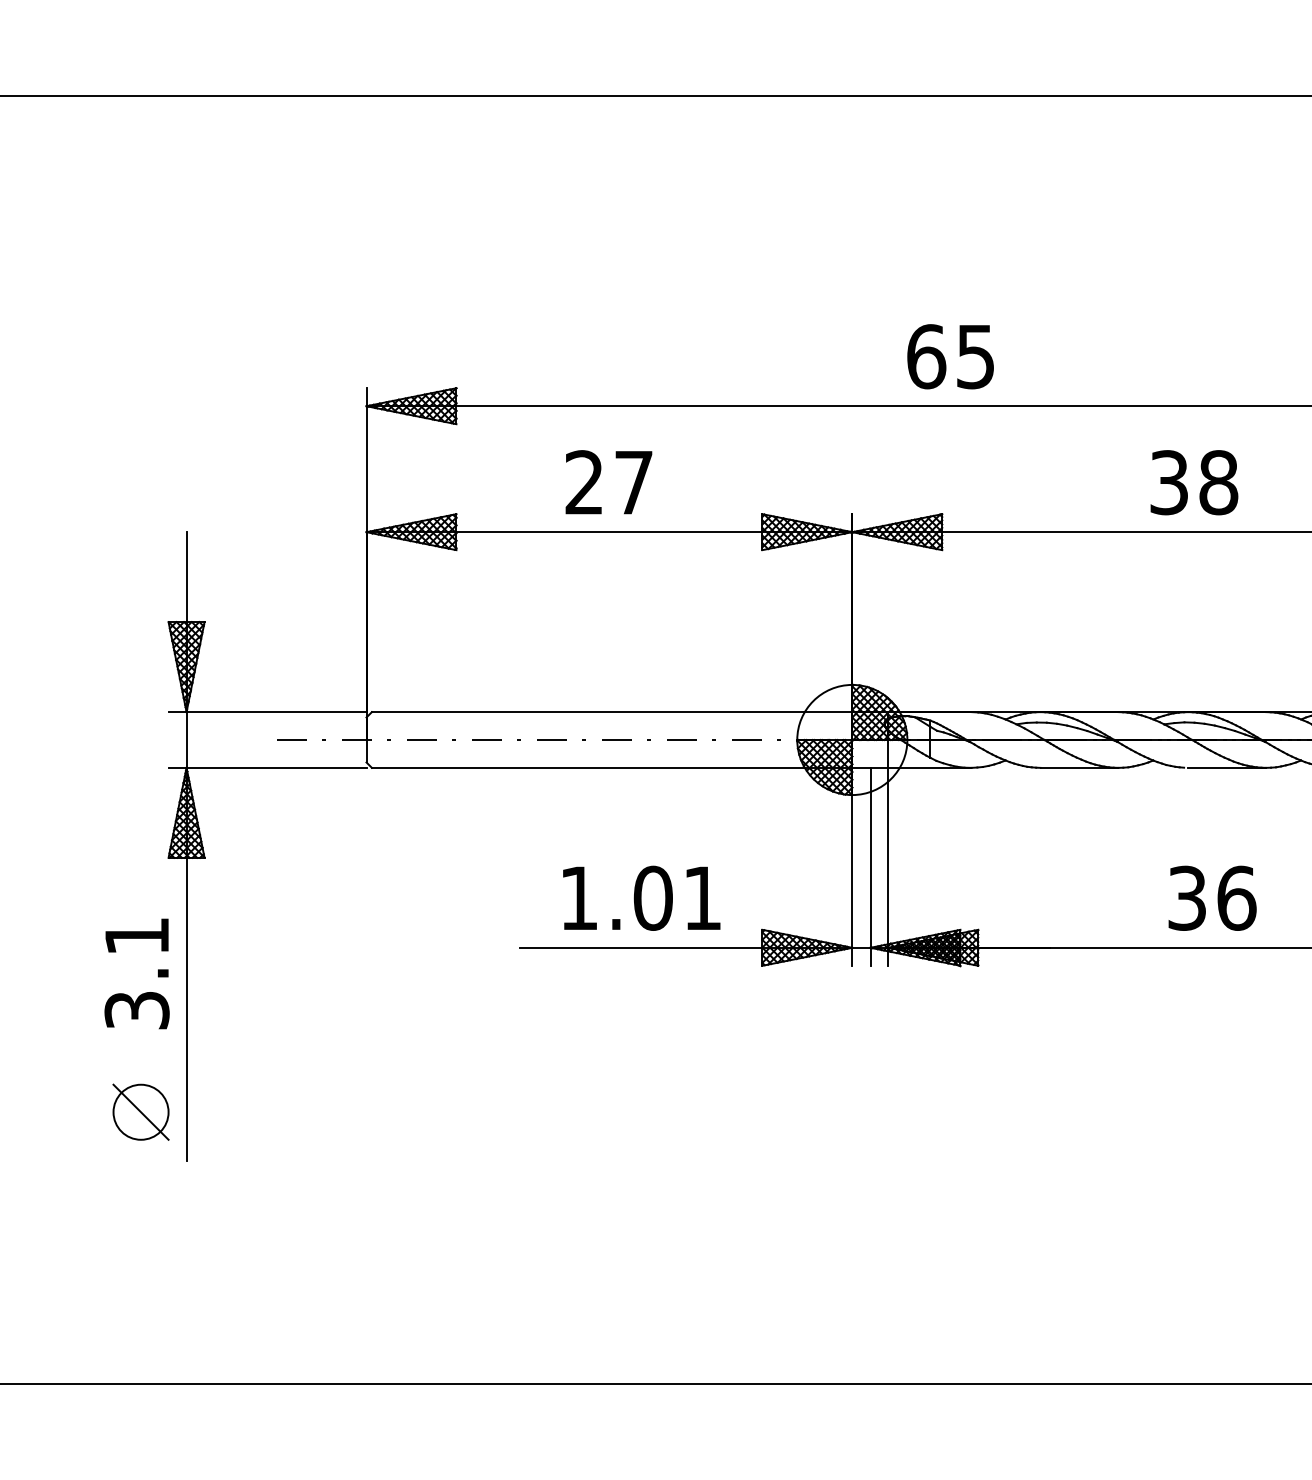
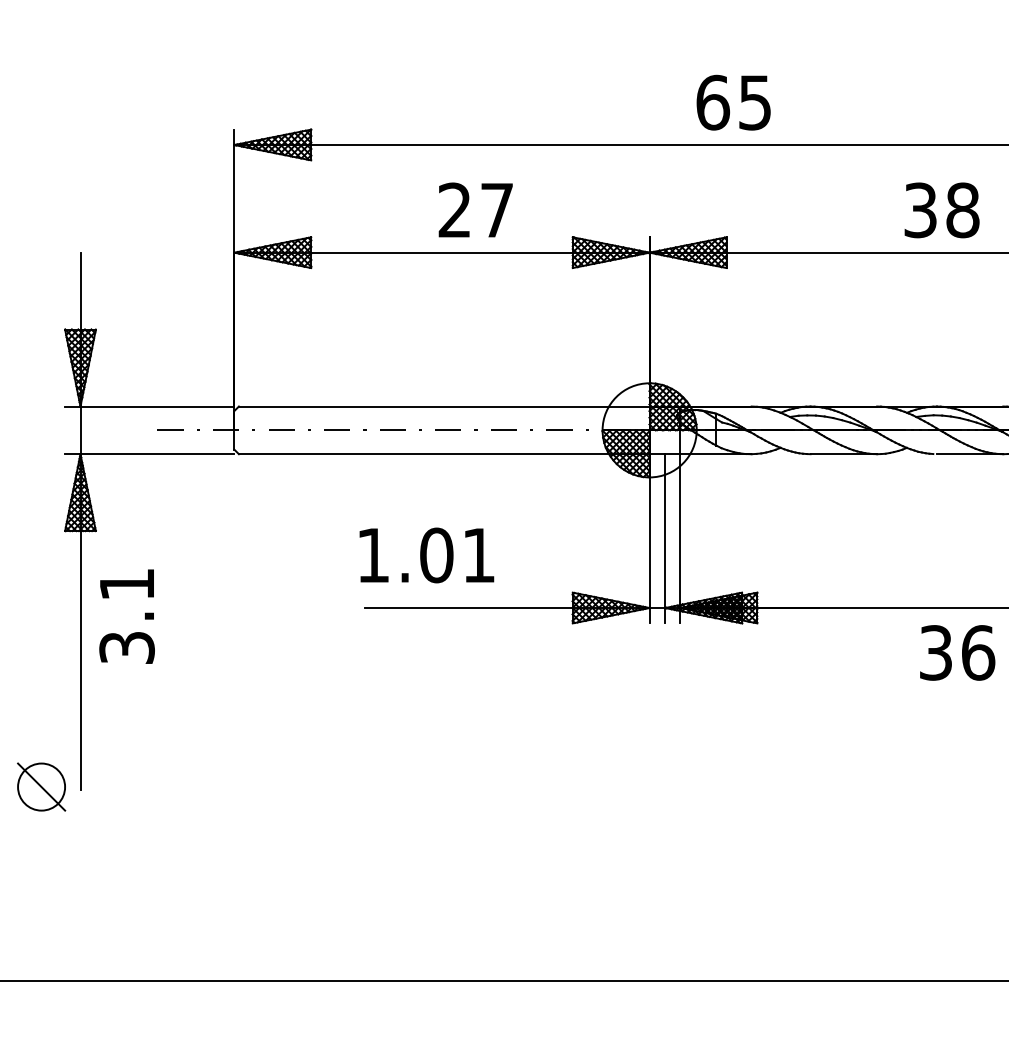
text: (608, 482) -> (475, 210), moved
text: (641, 897) -> (426, 554), moved
text: (1212, 897) -> (957, 652), moved
text: (136, 973) -> (126, 616), moved
part: (140, 1111) -> (41, 786), moved

